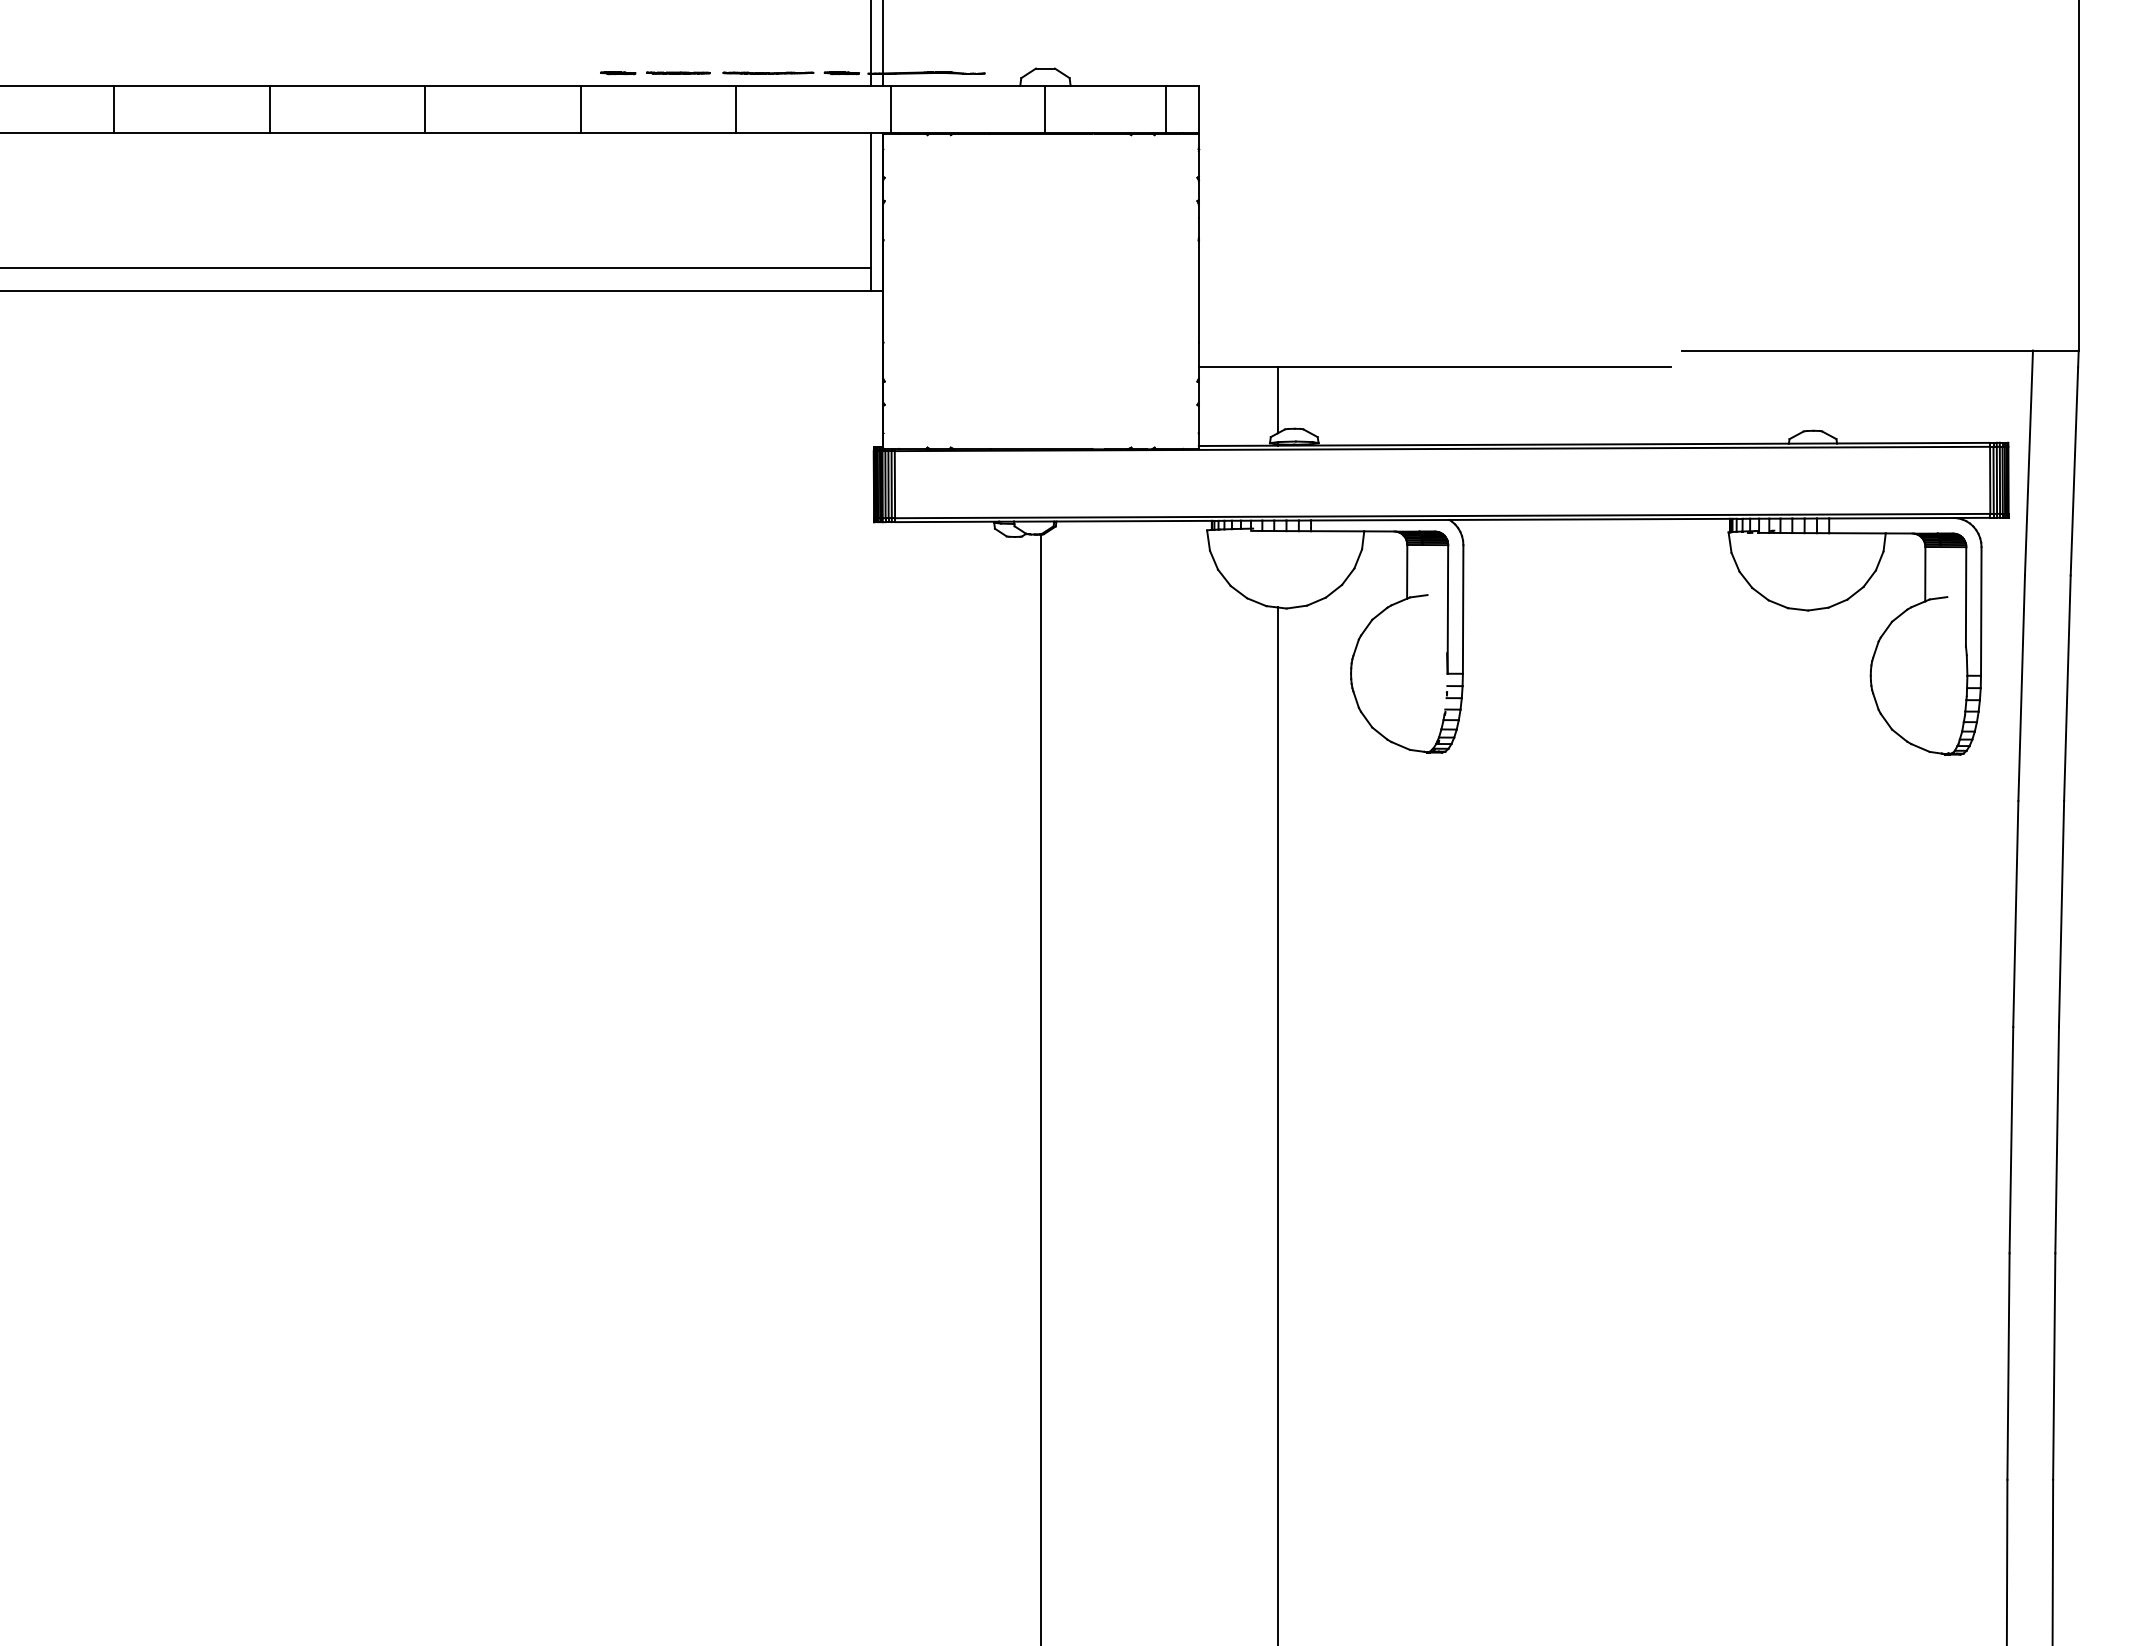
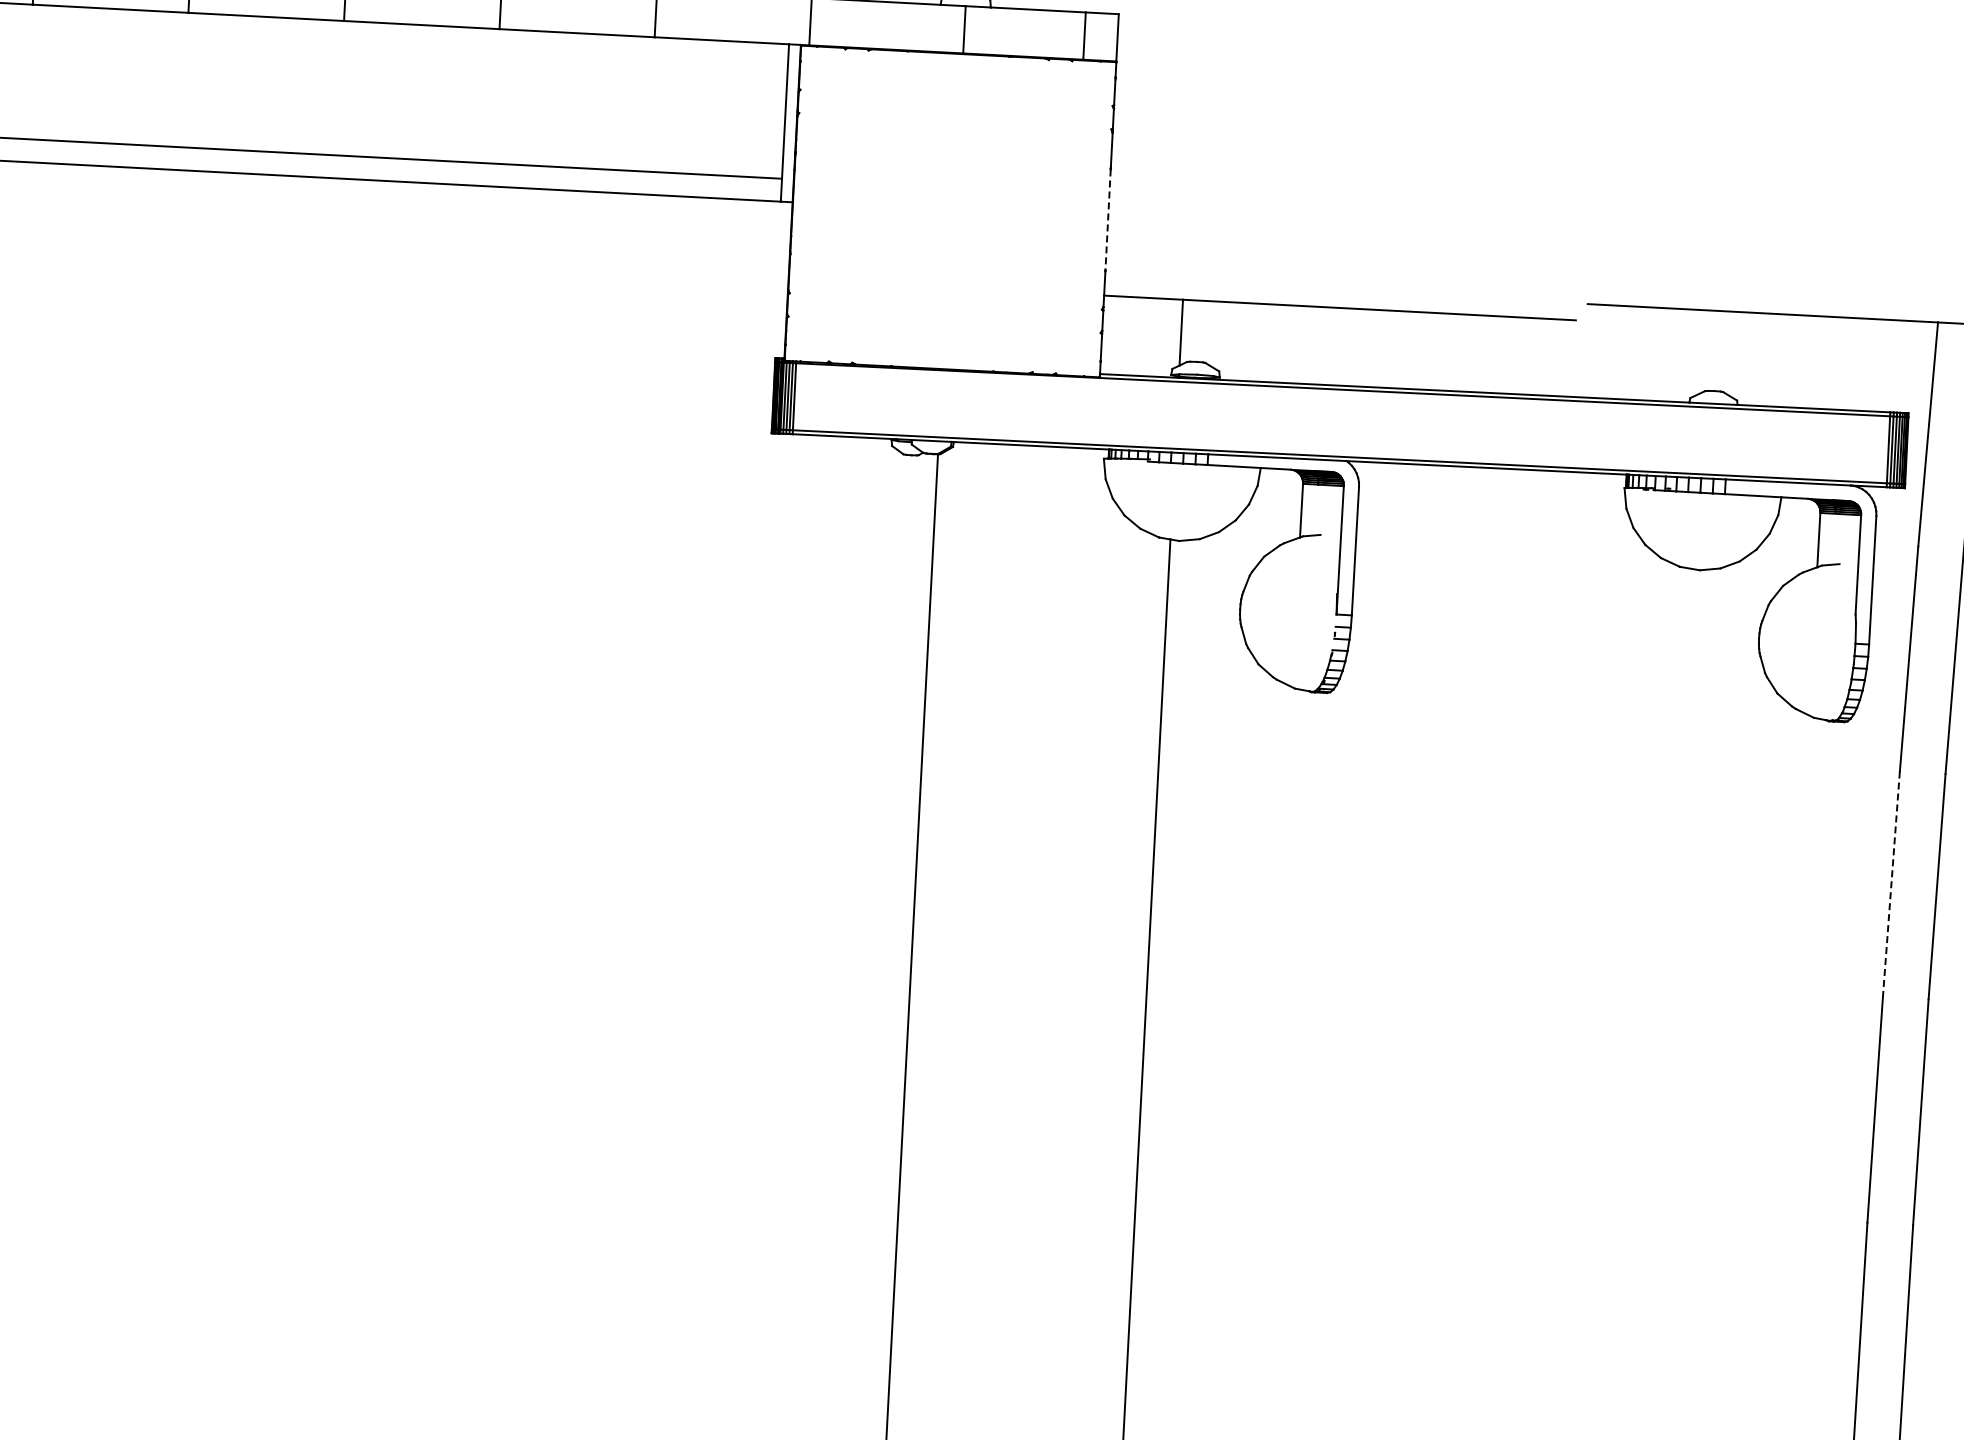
line: (1198, 291) -> (1107, 219), solid -> dashed
line: (2015, 914) -> (1891, 884), solid -> dashed

